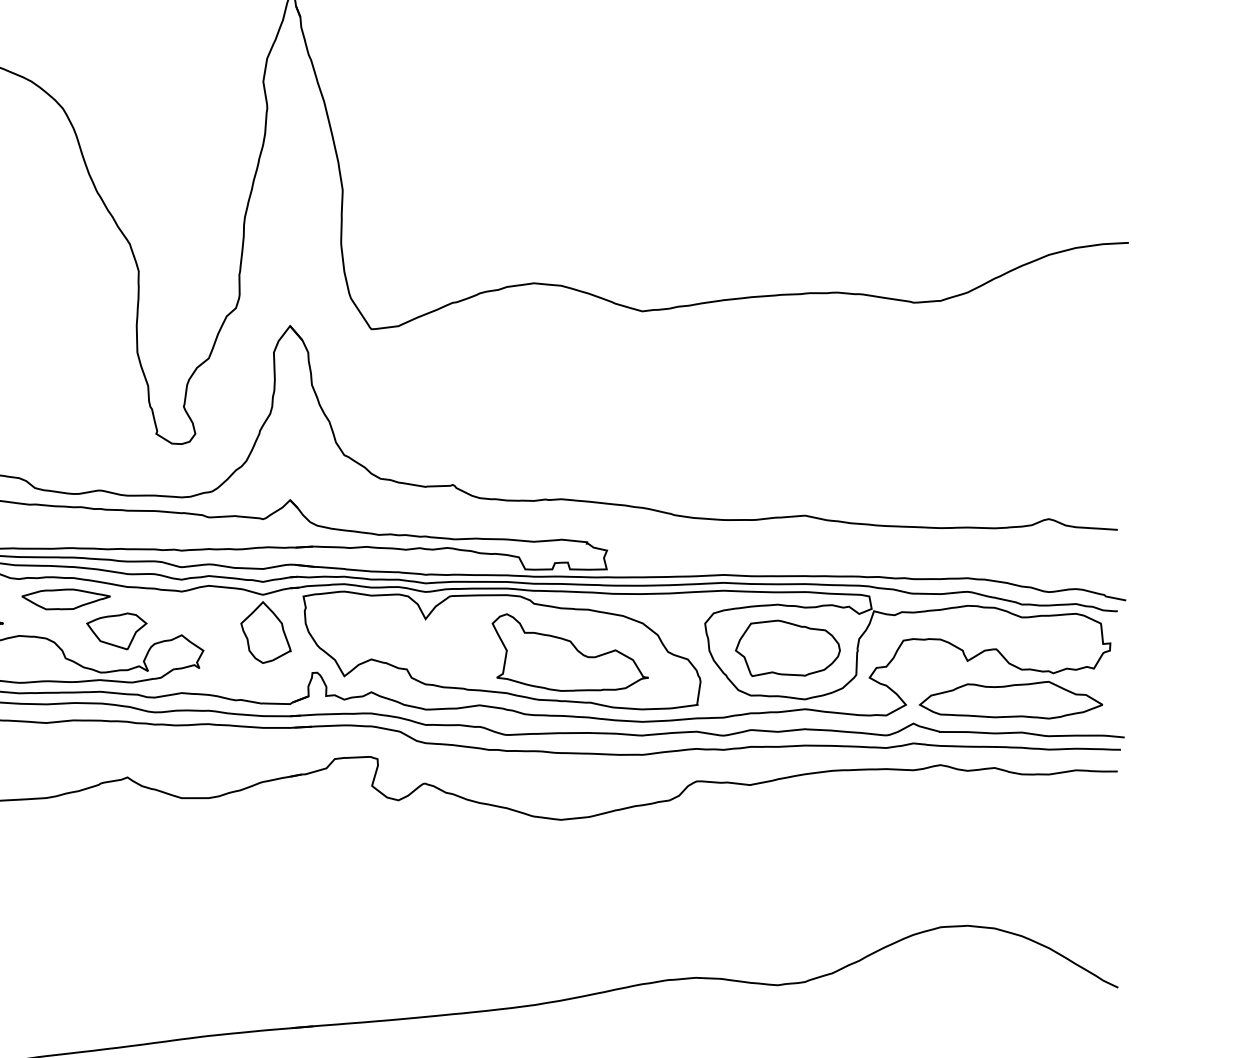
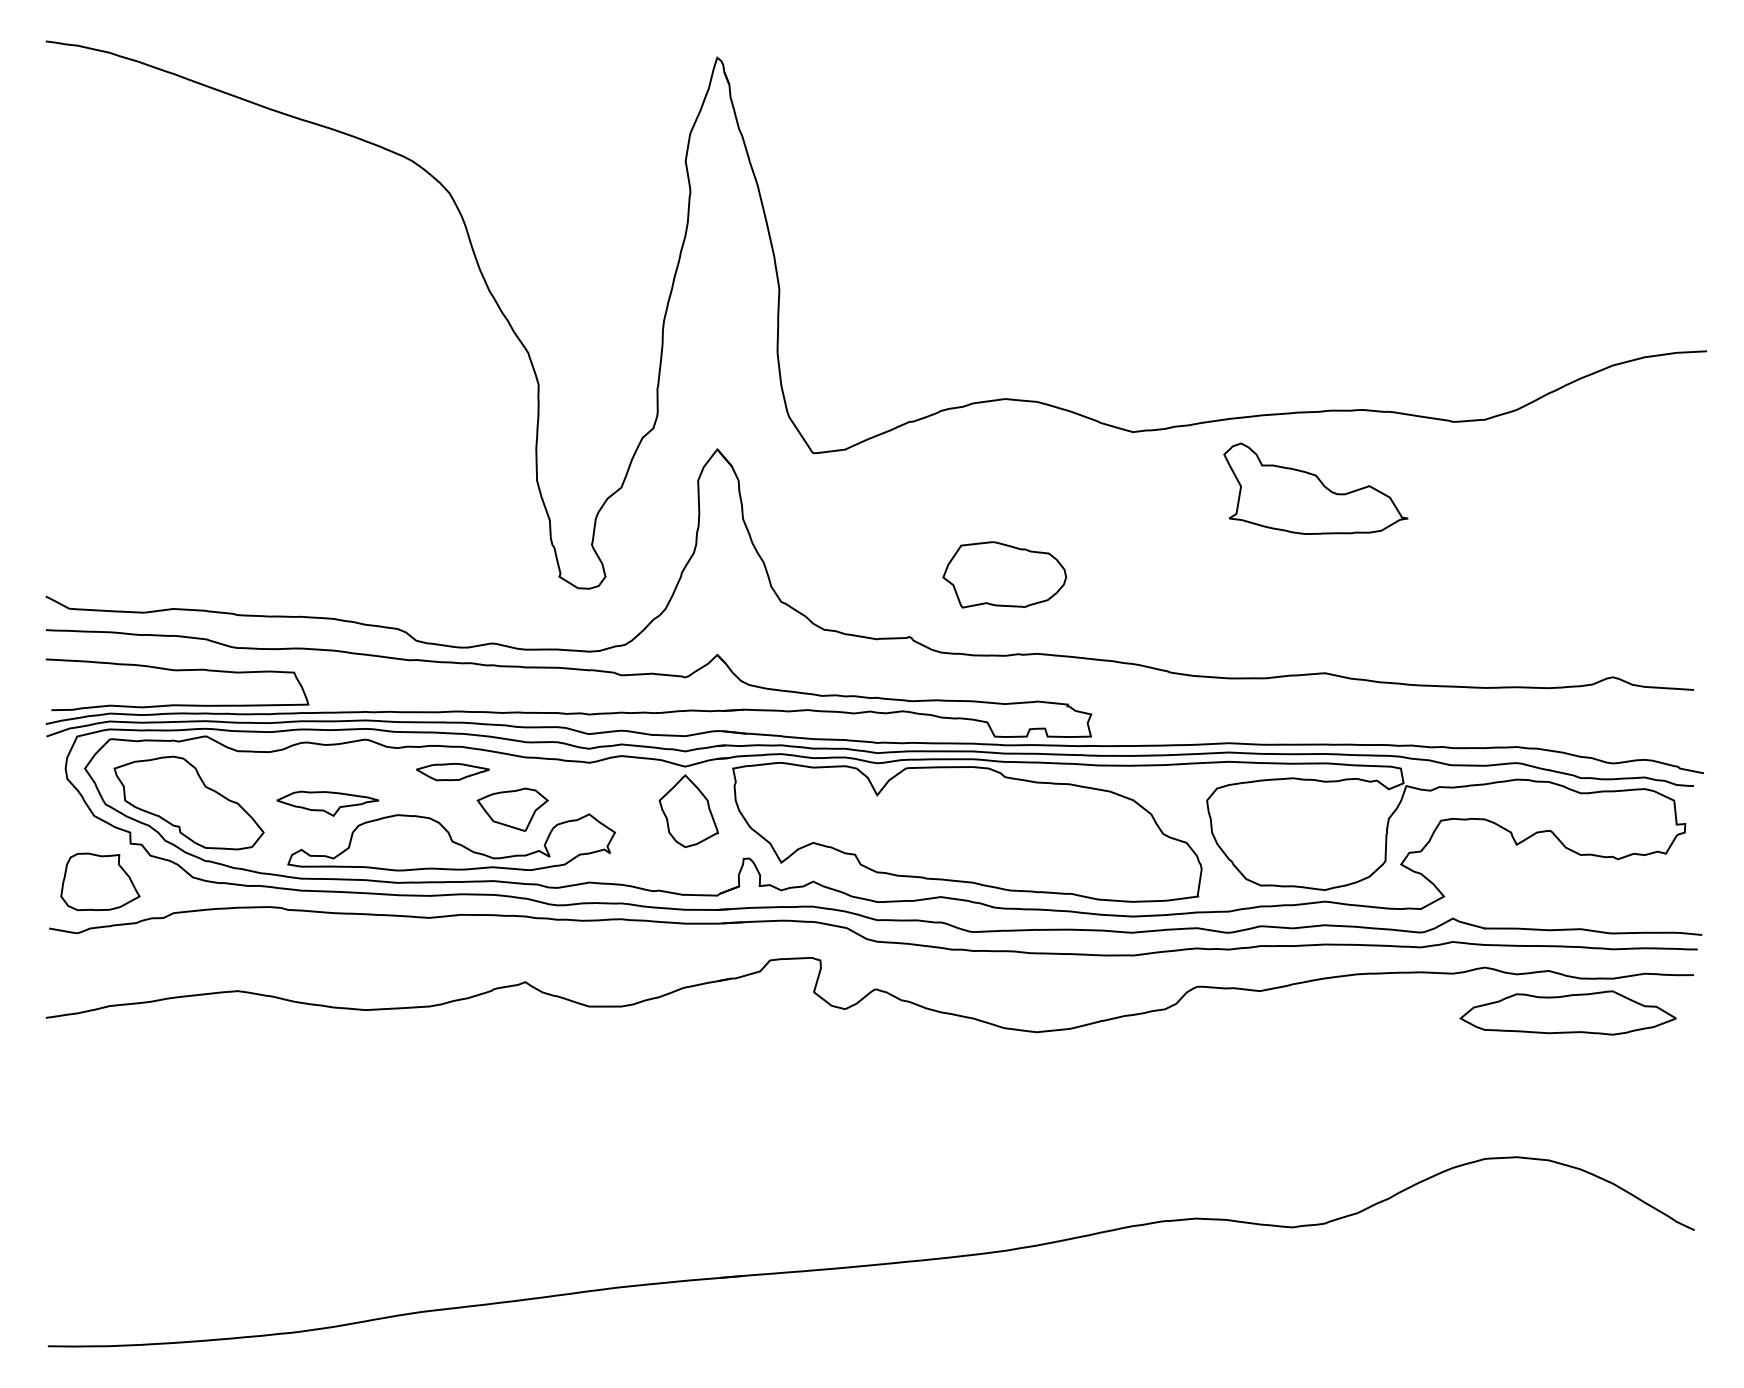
part: (65, 598) -> (452, 771), size x0.7
part: (787, 648) -> (1004, 574), moved
part: (569, 652) -> (1315, 488), moved
part: (1010, 699) -> (1567, 1012), moved

